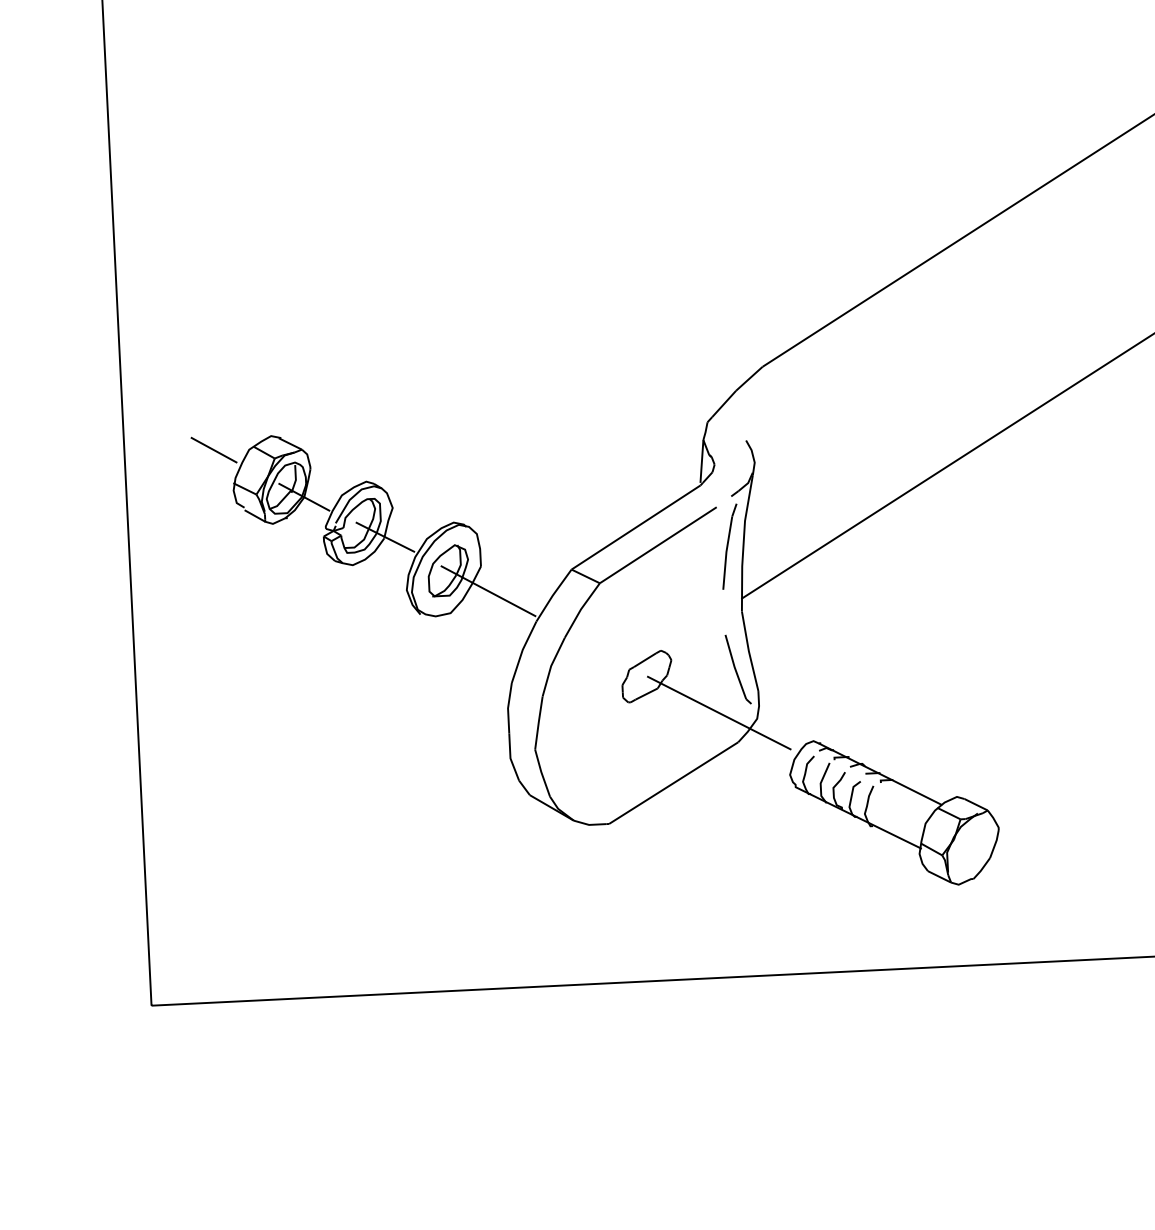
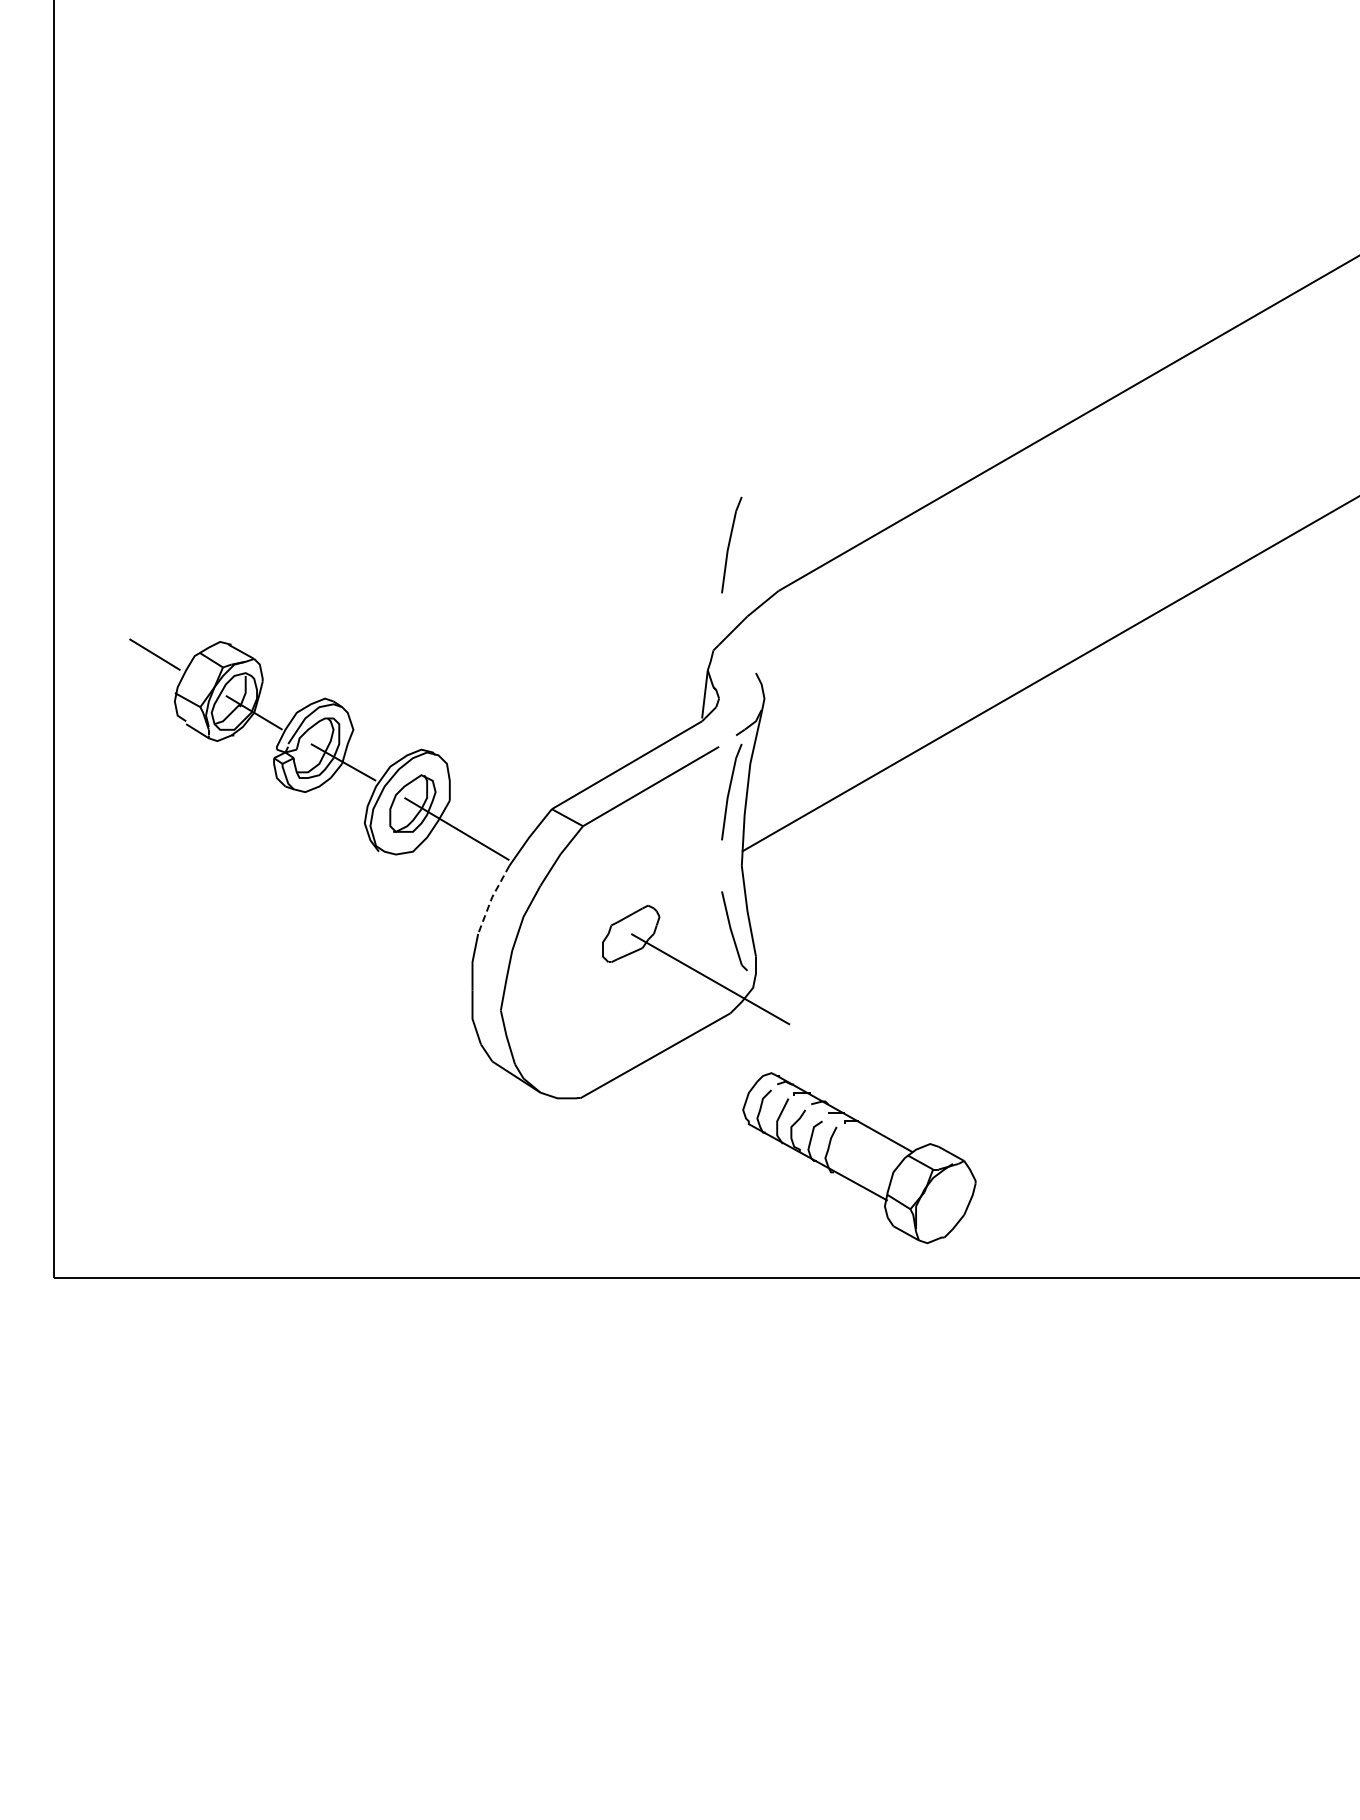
part: (718, 327) -> (731, 544), added
line: (522, 651) -> (491, 898), solid -> dashed
part: (895, 812) -> (859, 1158), moved

